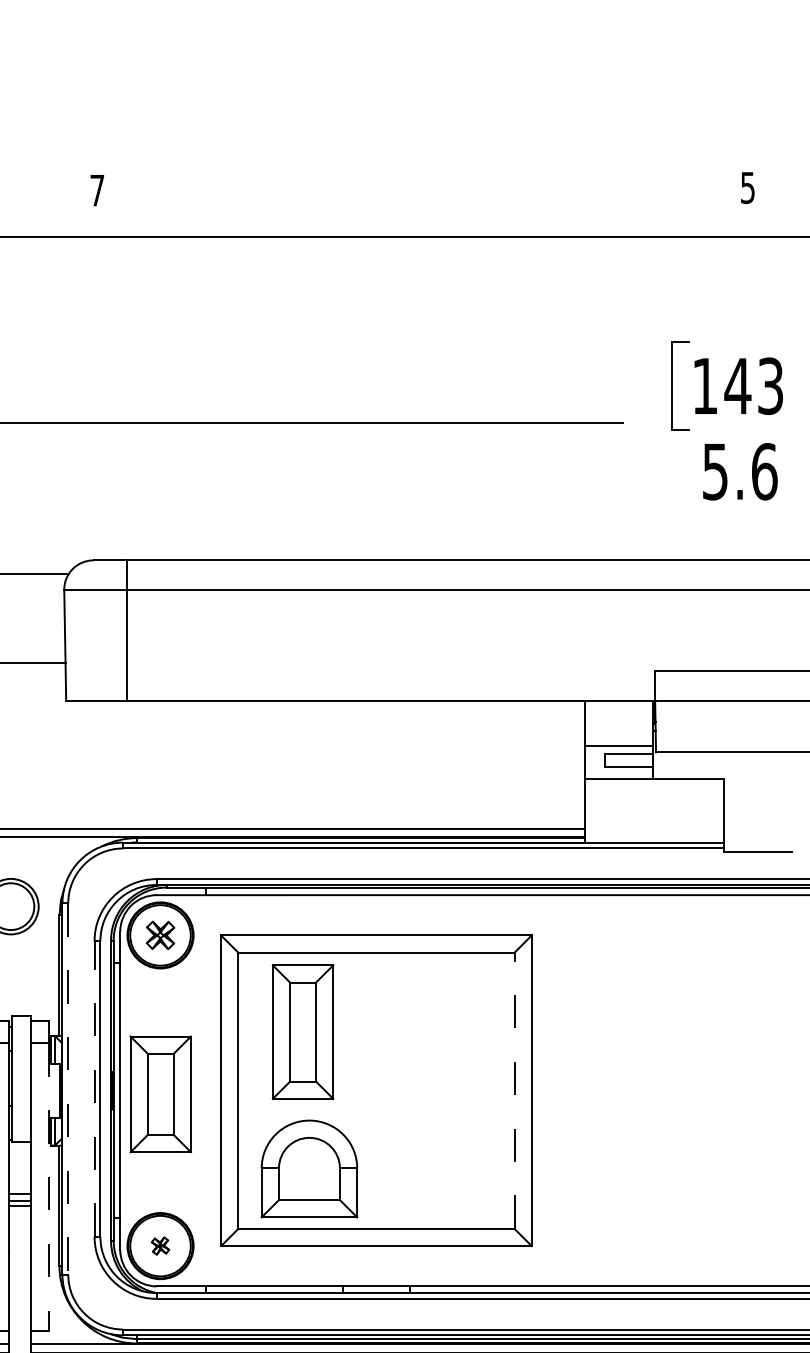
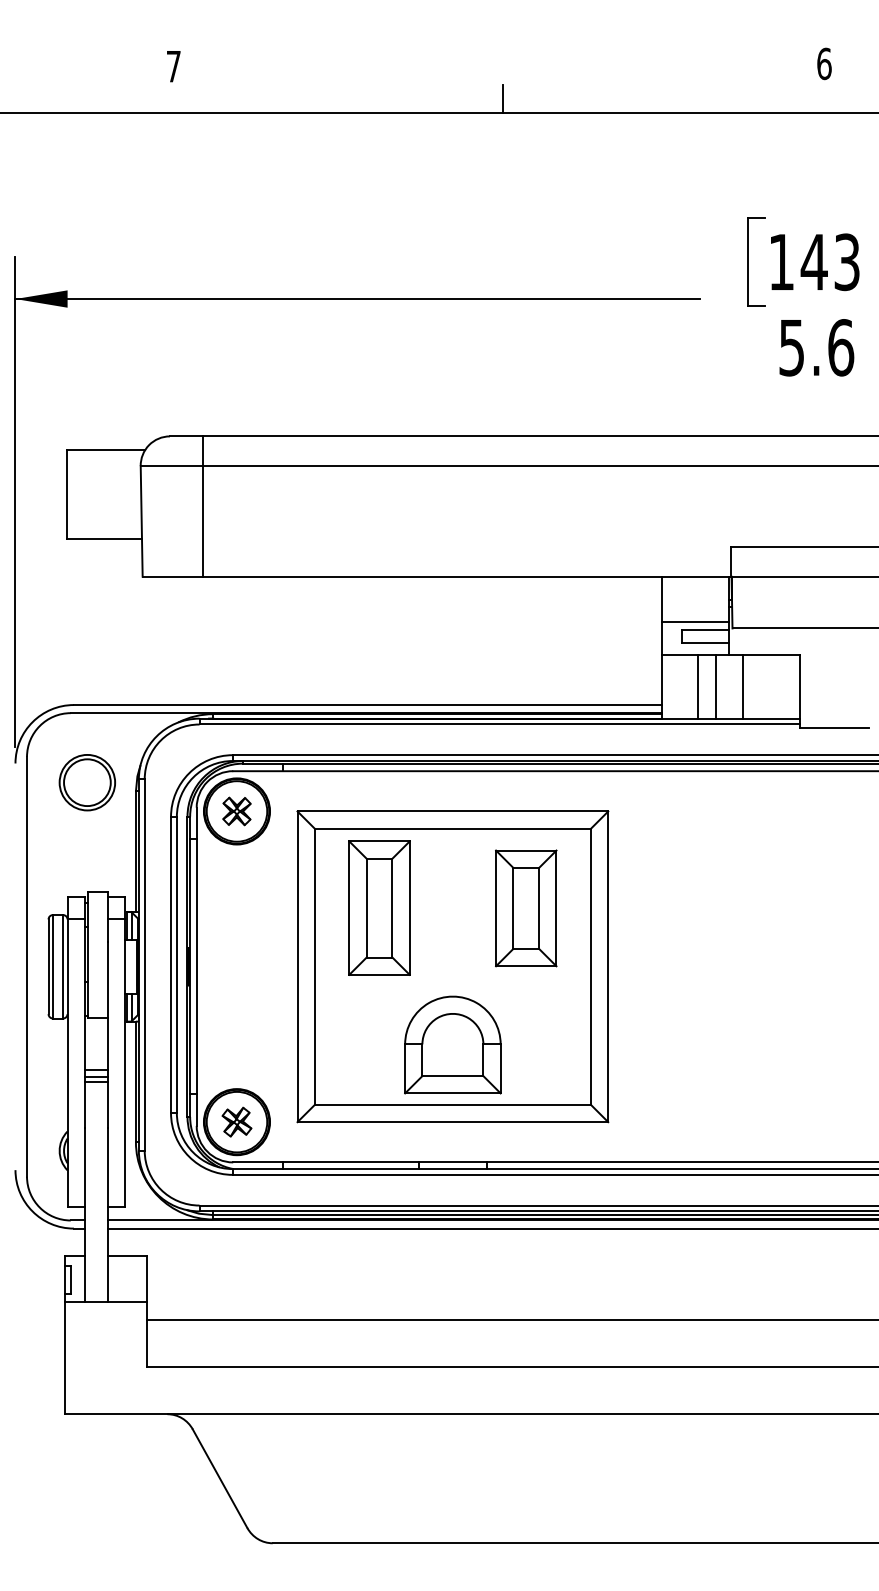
text: (748, 187) -> (824, 63), 5 -> 6
line: (426, 222) -> (502, 98), added
line: (621, 810) -> (697, 686), added
line: (639, 810) -> (715, 686), added
line: (666, 810) -> (742, 686), added
line: (68, 1089) -> (144, 965), dashed -> solid
line: (95, 1089) -> (171, 965), dashed -> solid
line: (515, 1090) -> (591, 966), dashed -> solid
part: (161, 1094) -> (526, 908), moved
part: (309, 1168) -> (452, 1044), moved
line: (49, 1187) -> (125, 1063), dashed -> solid
part: (160, 1245) -> (236, 1121), size x1.67

